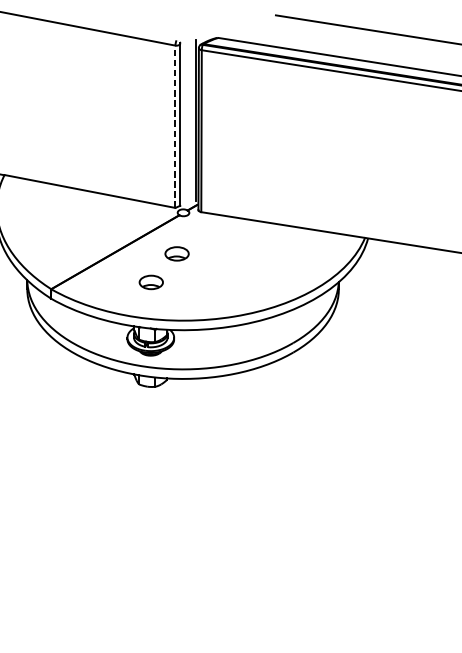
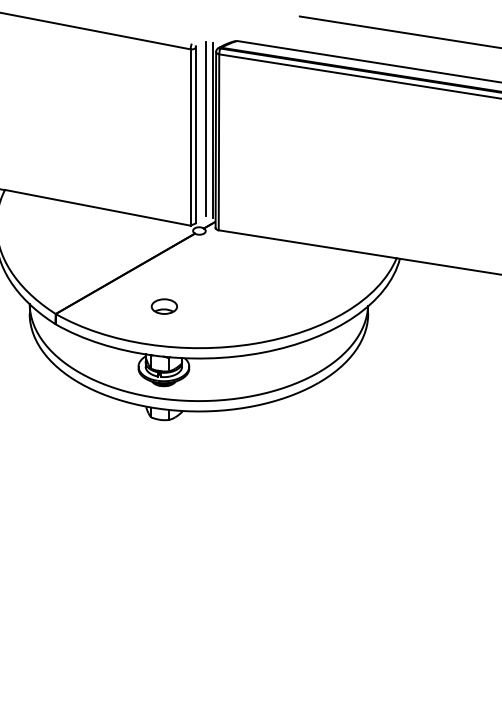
line: (190, 119) -> (206, 129), added
line: (175, 126) -> (190, 137), dashed -> solid
part: (176, 253) -> (191, 275), removed

